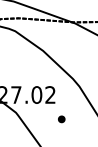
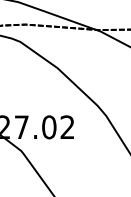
part: (61, 119) -> (82, 160), removed

